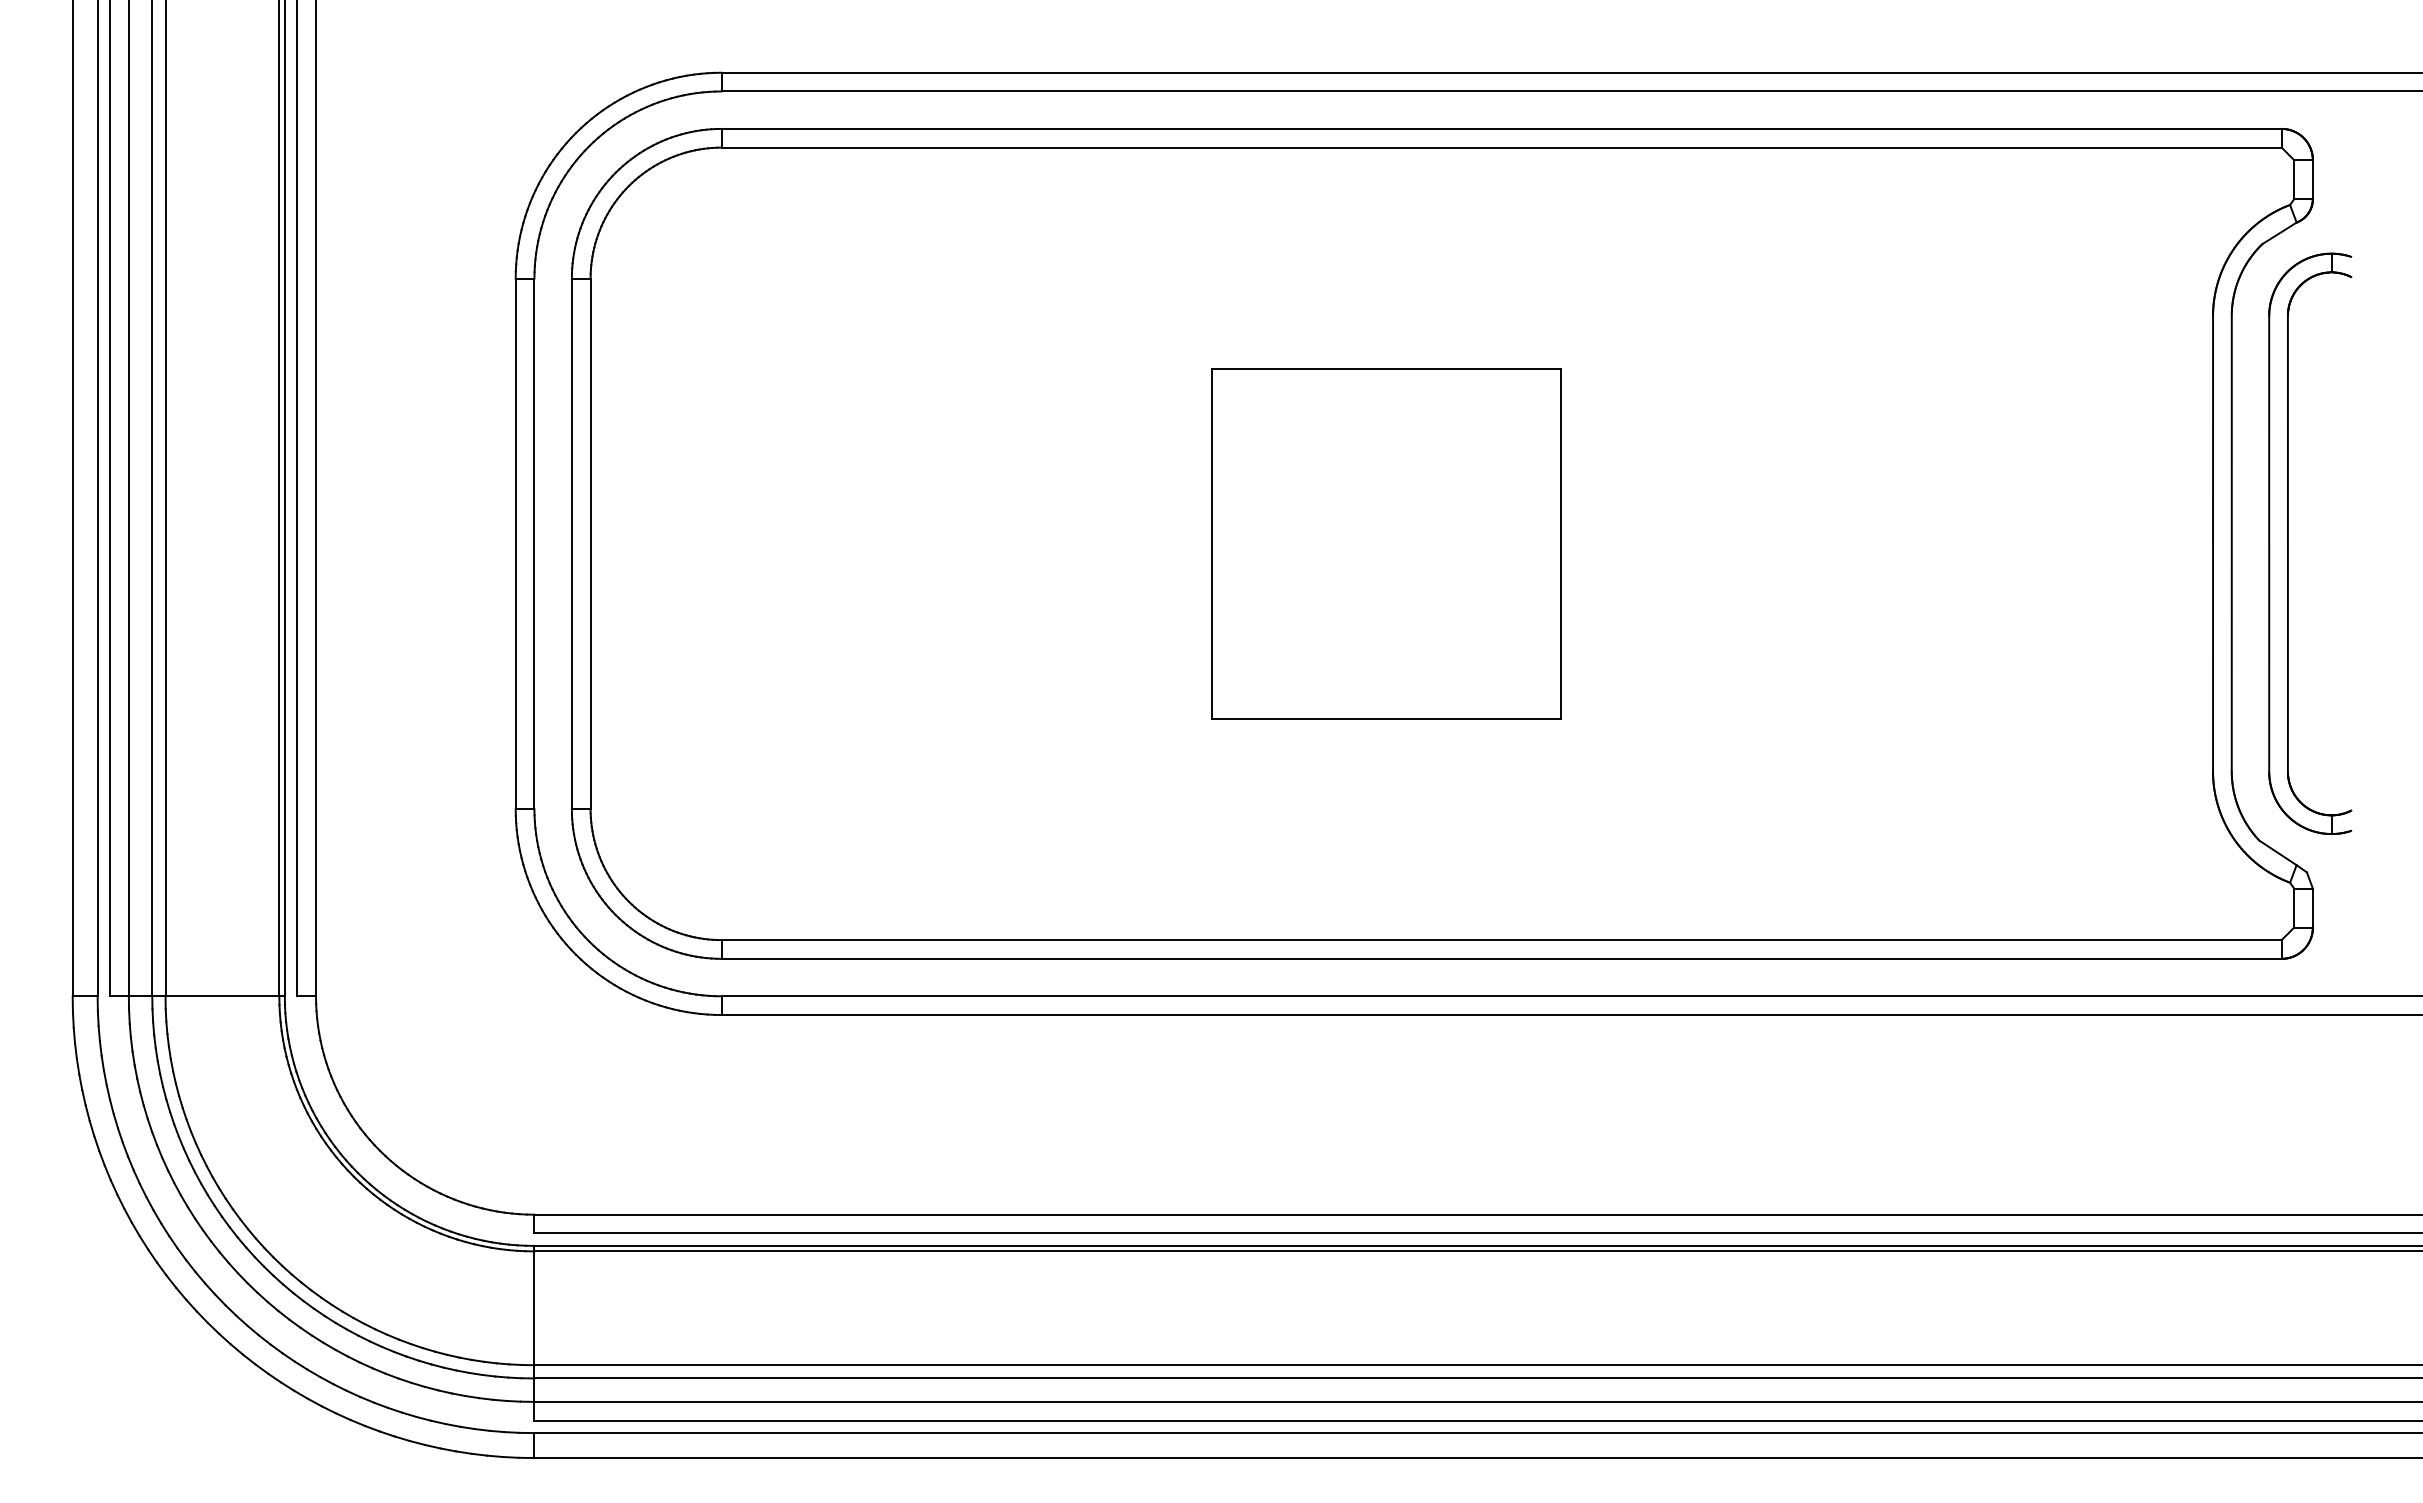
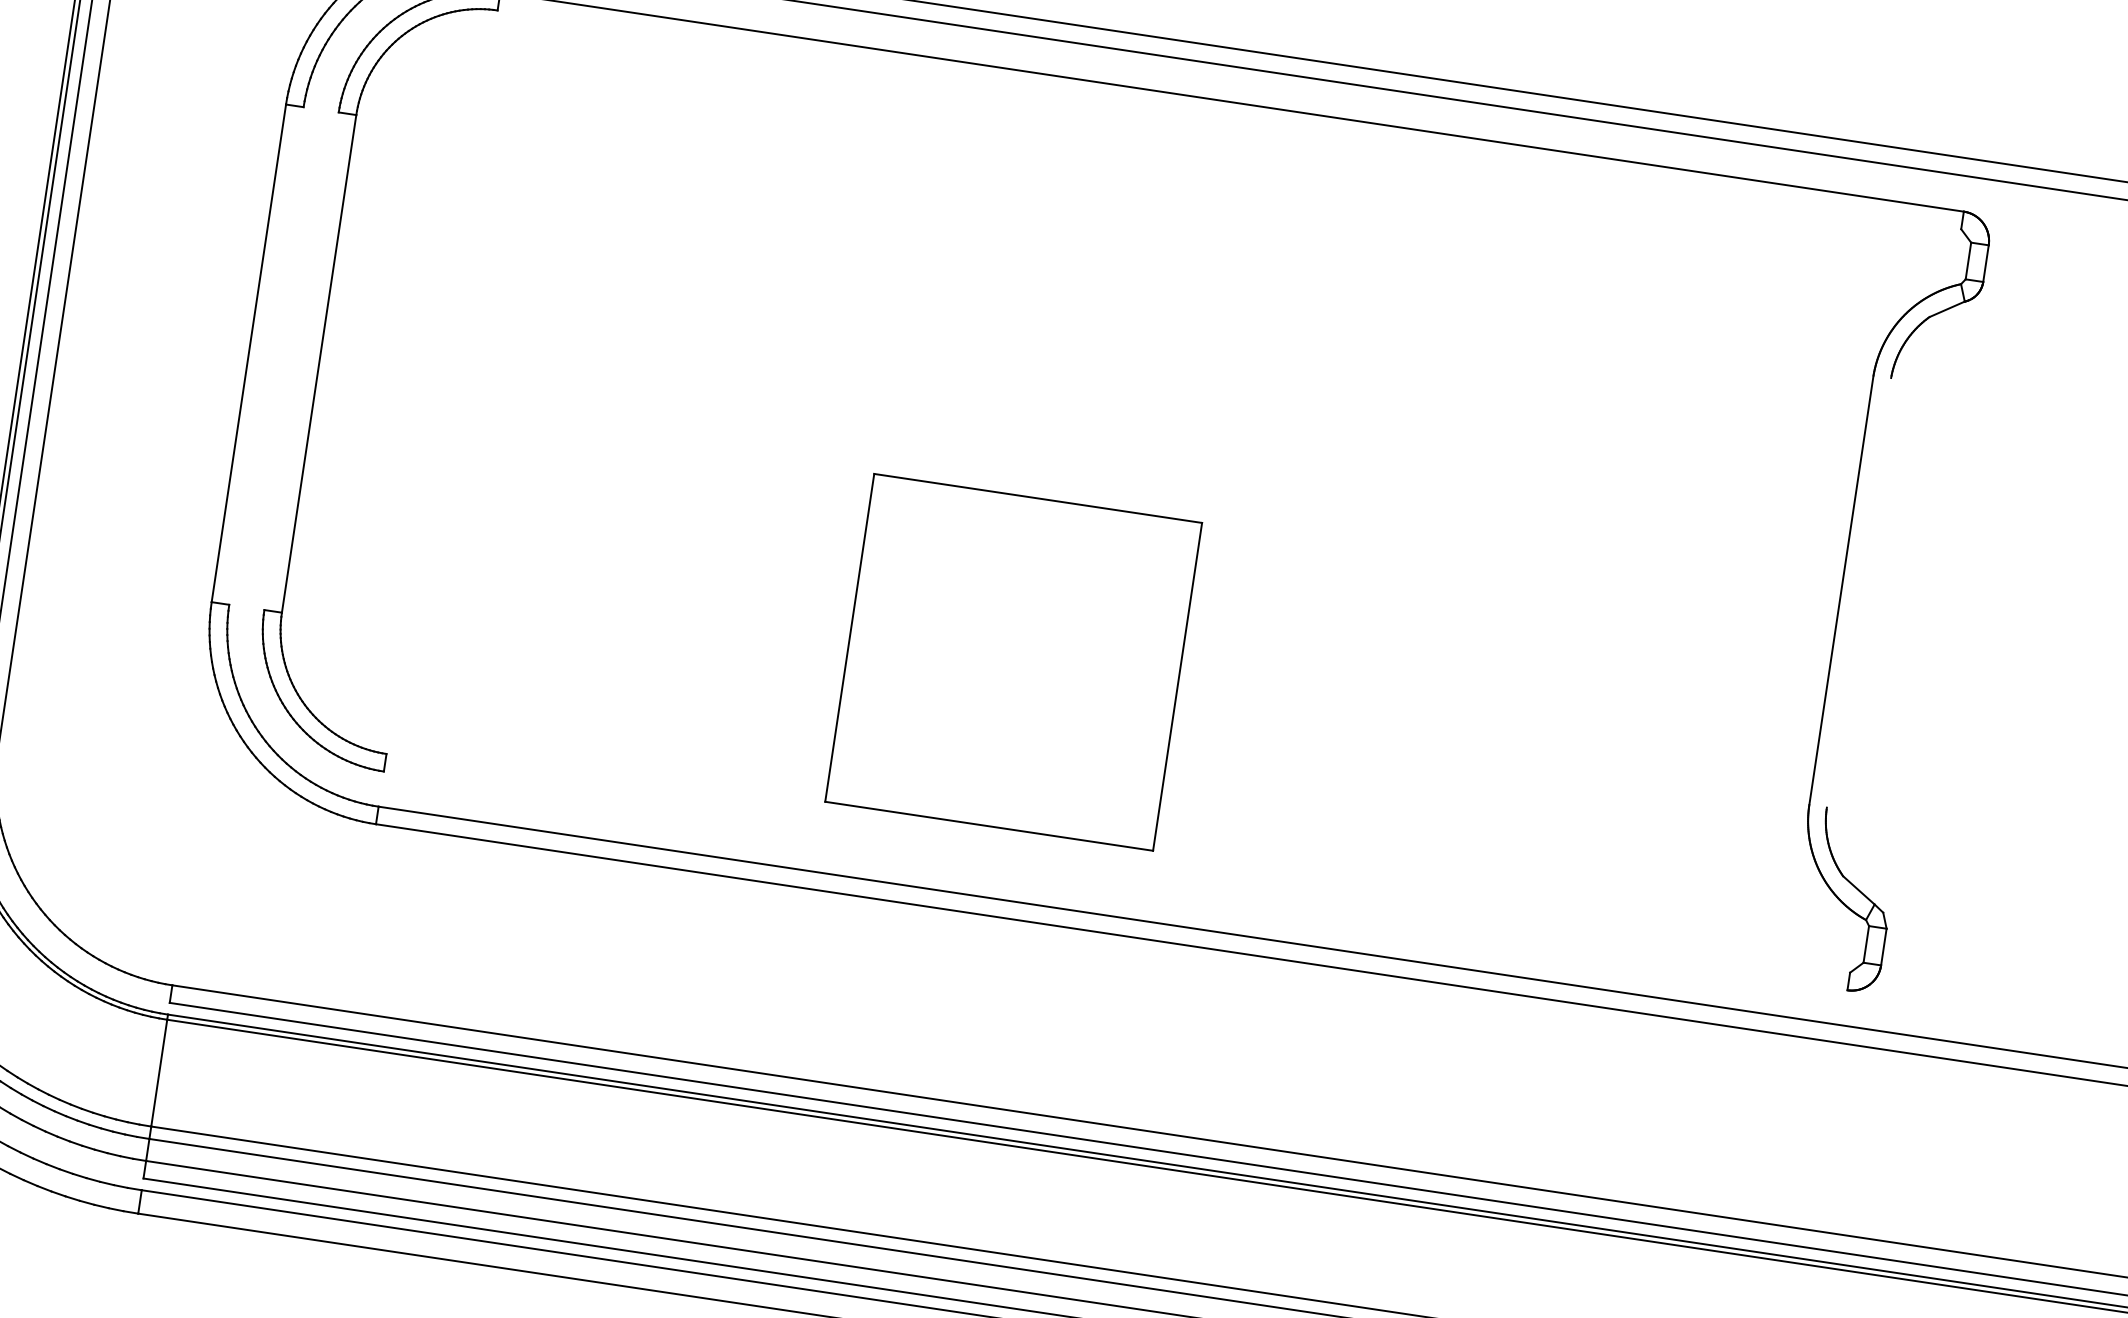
line: (1501, 147) -> (1229, 119), removed
line: (2231, 542) -> (1858, 592), removed
line: (534, 543) -> (266, 355), removed
line: (571, 543) -> (301, 360), removed
part: (1386, 543) -> (1013, 662), moved
part: (2288, 543) -> (1912, 601), removed
line: (1501, 940) -> (1118, 863), removed
line: (1501, 958) -> (1115, 880), removed

